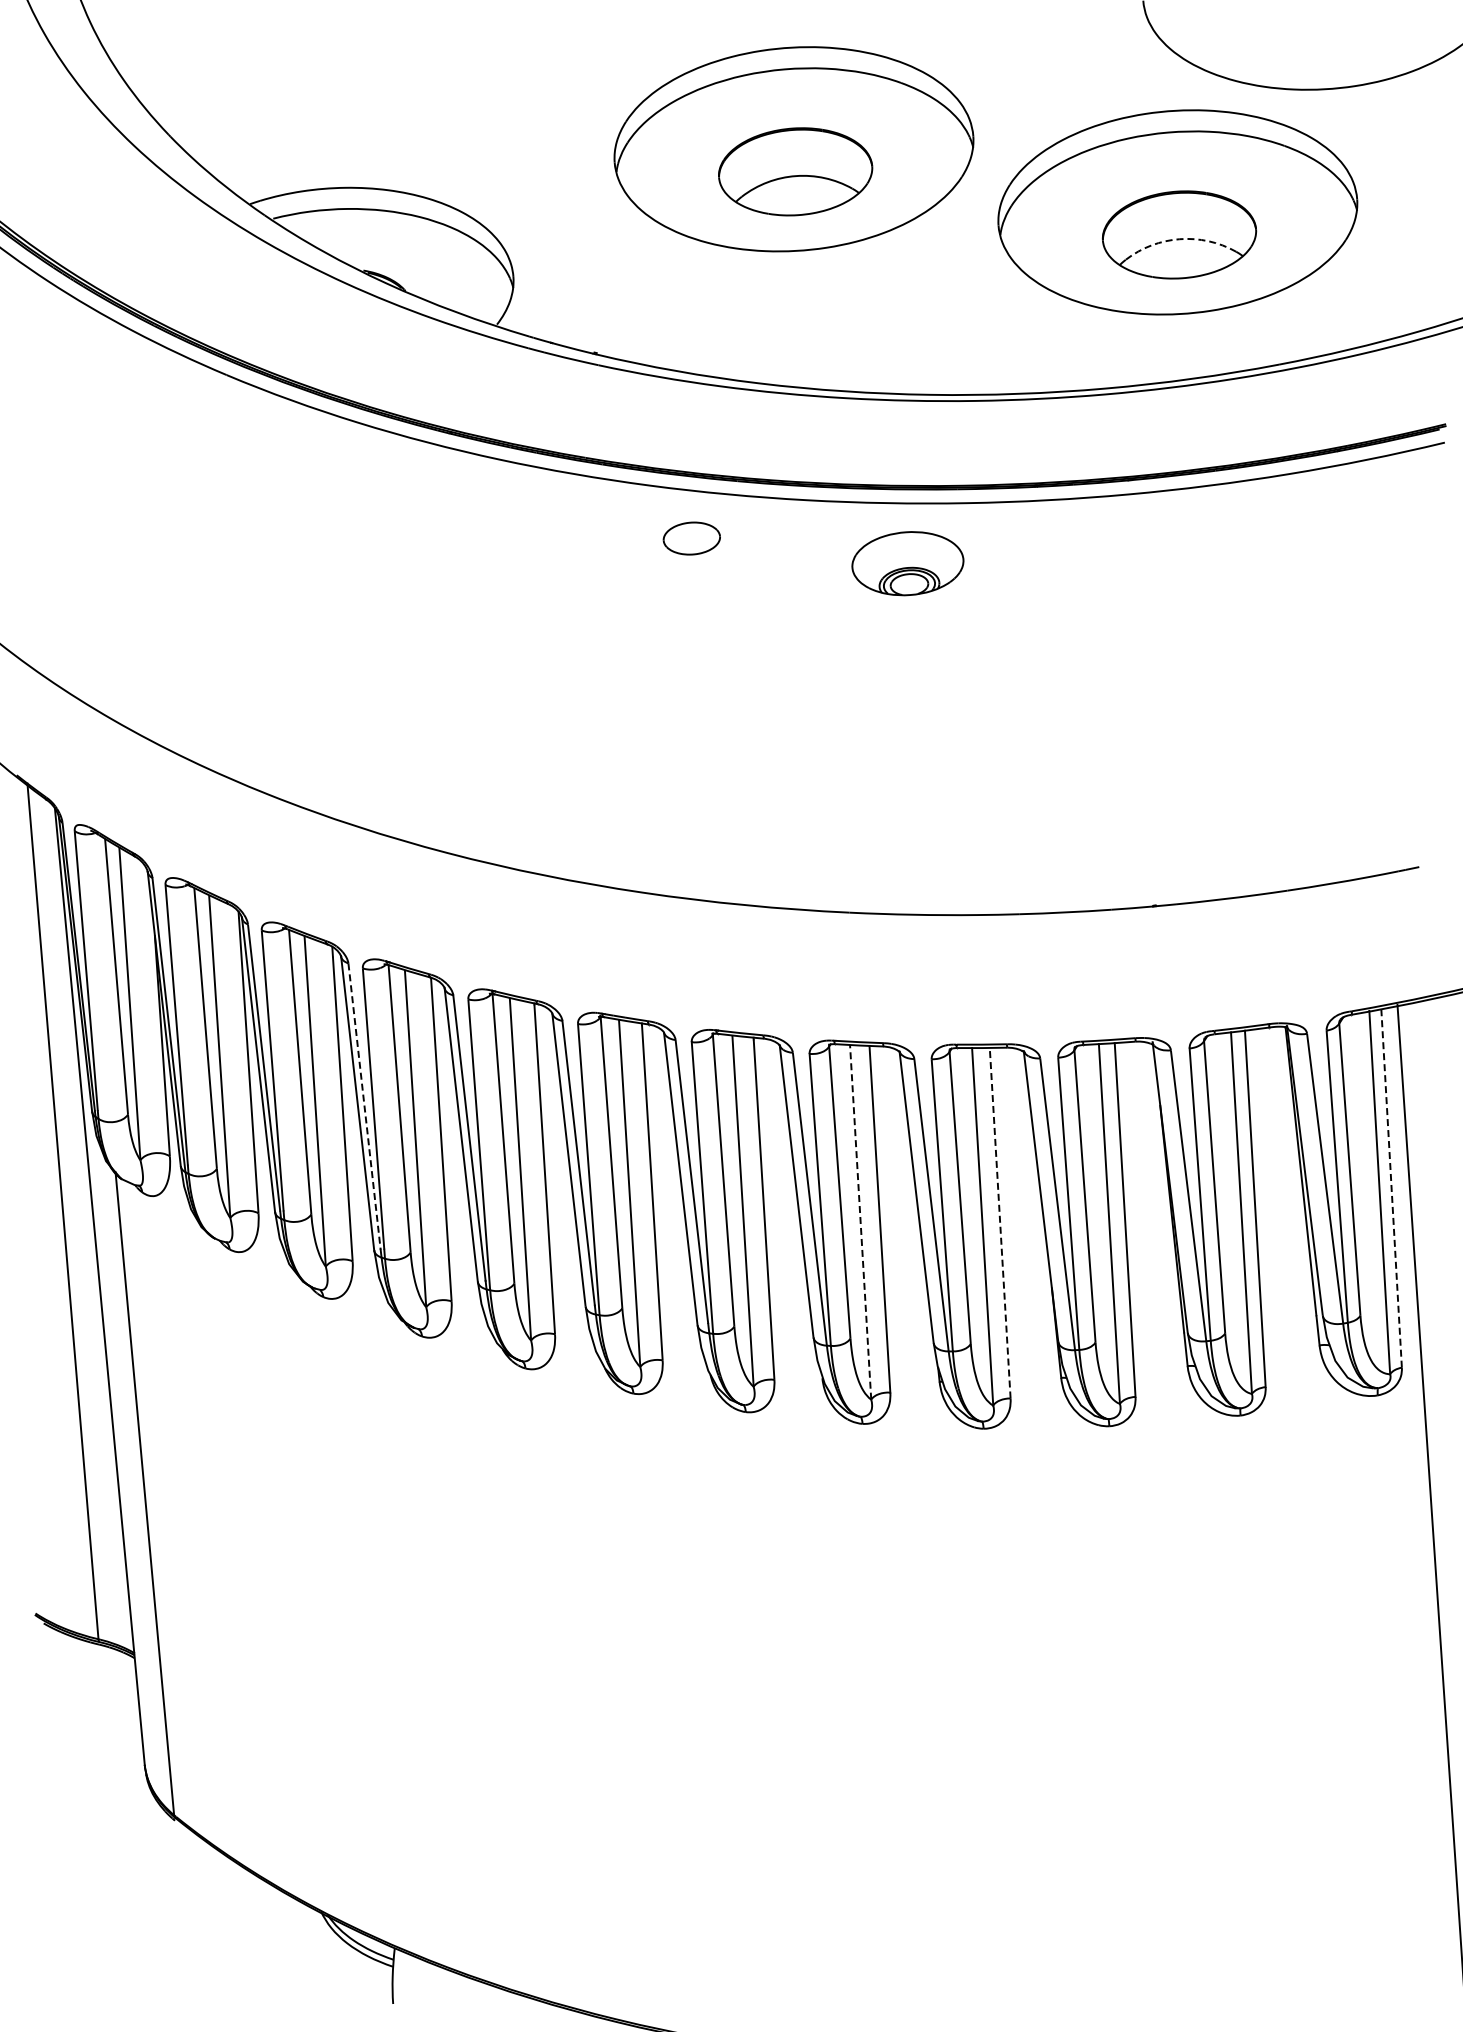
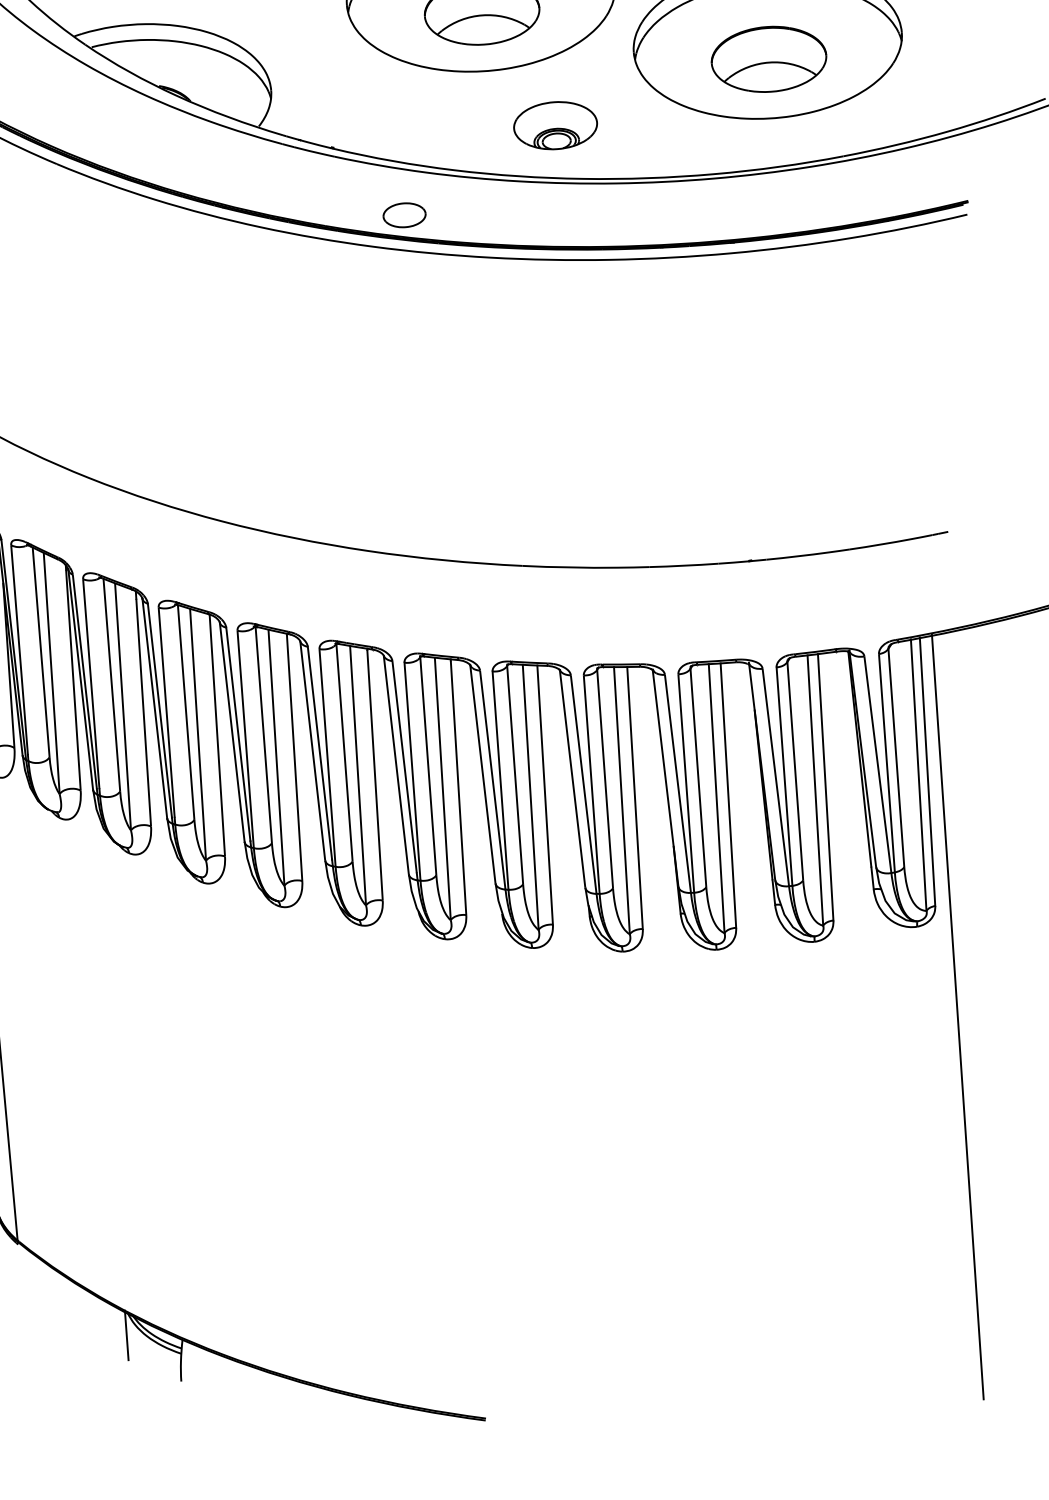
arc: (1179, 239) -> (769, 62), dashed -> solid
part: (691, 538) -> (404, 215), moved
part: (907, 563) -> (555, 125), moved
line: (364, 1107) -> (159, 711), dashed -> solid
line: (1391, 1188) -> (927, 772), dashed -> solid
line: (860, 1222) -> (530, 797), dashed -> solid
line: (1000, 1223) -> (635, 798), dashed -> solid
line: (319, 1942) -> (126, 1335), added

